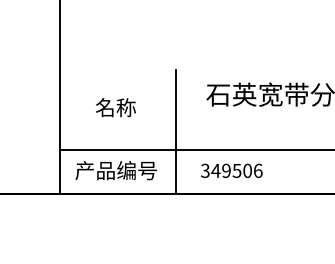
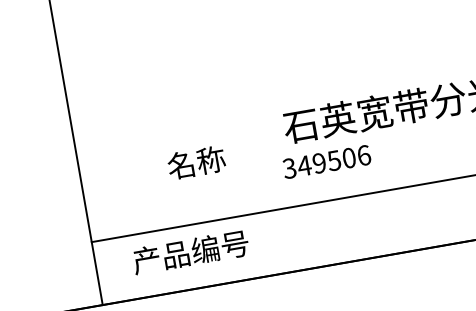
text: (115, 107) -> (195, 162), moved
line: (175, 131) -> (249, 188), removed
text: (115, 170) -> (189, 252), moved
text: (231, 170) -> (326, 161), moved

